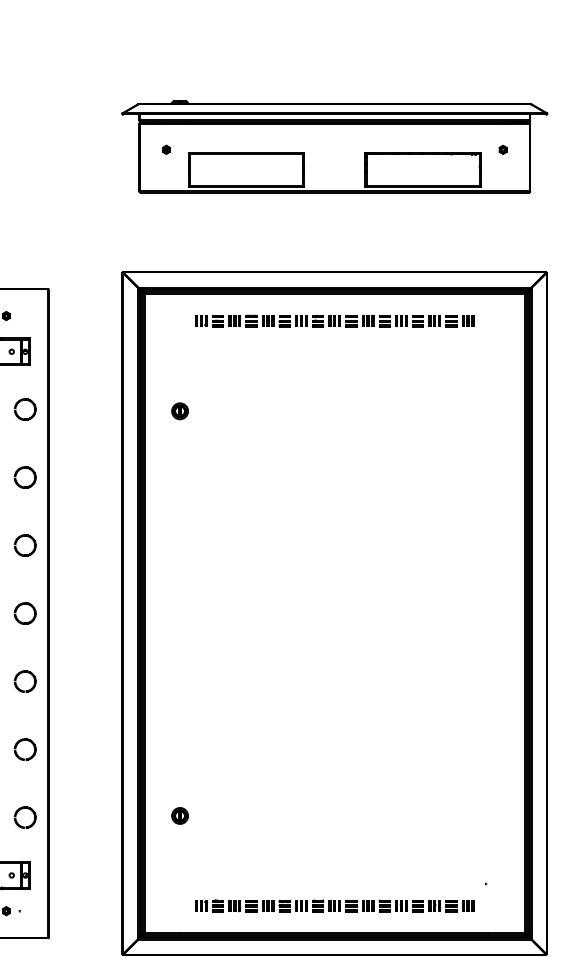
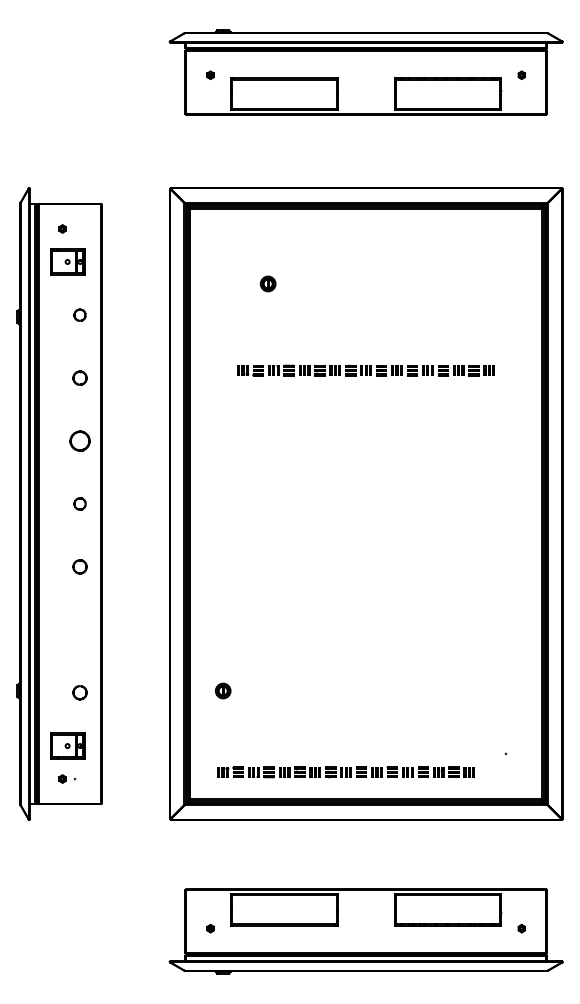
part: (334, 320) -> (365, 370), moved
part: (24, 408) -> (79, 314), size x0.6
part: (180, 410) -> (268, 283), moved
part: (24, 476) -> (79, 377), size x0.7
part: (24, 613) -> (79, 503), size x0.6
part: (24, 681) -> (79, 566), size x0.7
part: (24, 749) -> (79, 629), removed
part: (24, 817) -> (79, 692), size x0.7
part: (334, 906) -> (345, 772), moved

